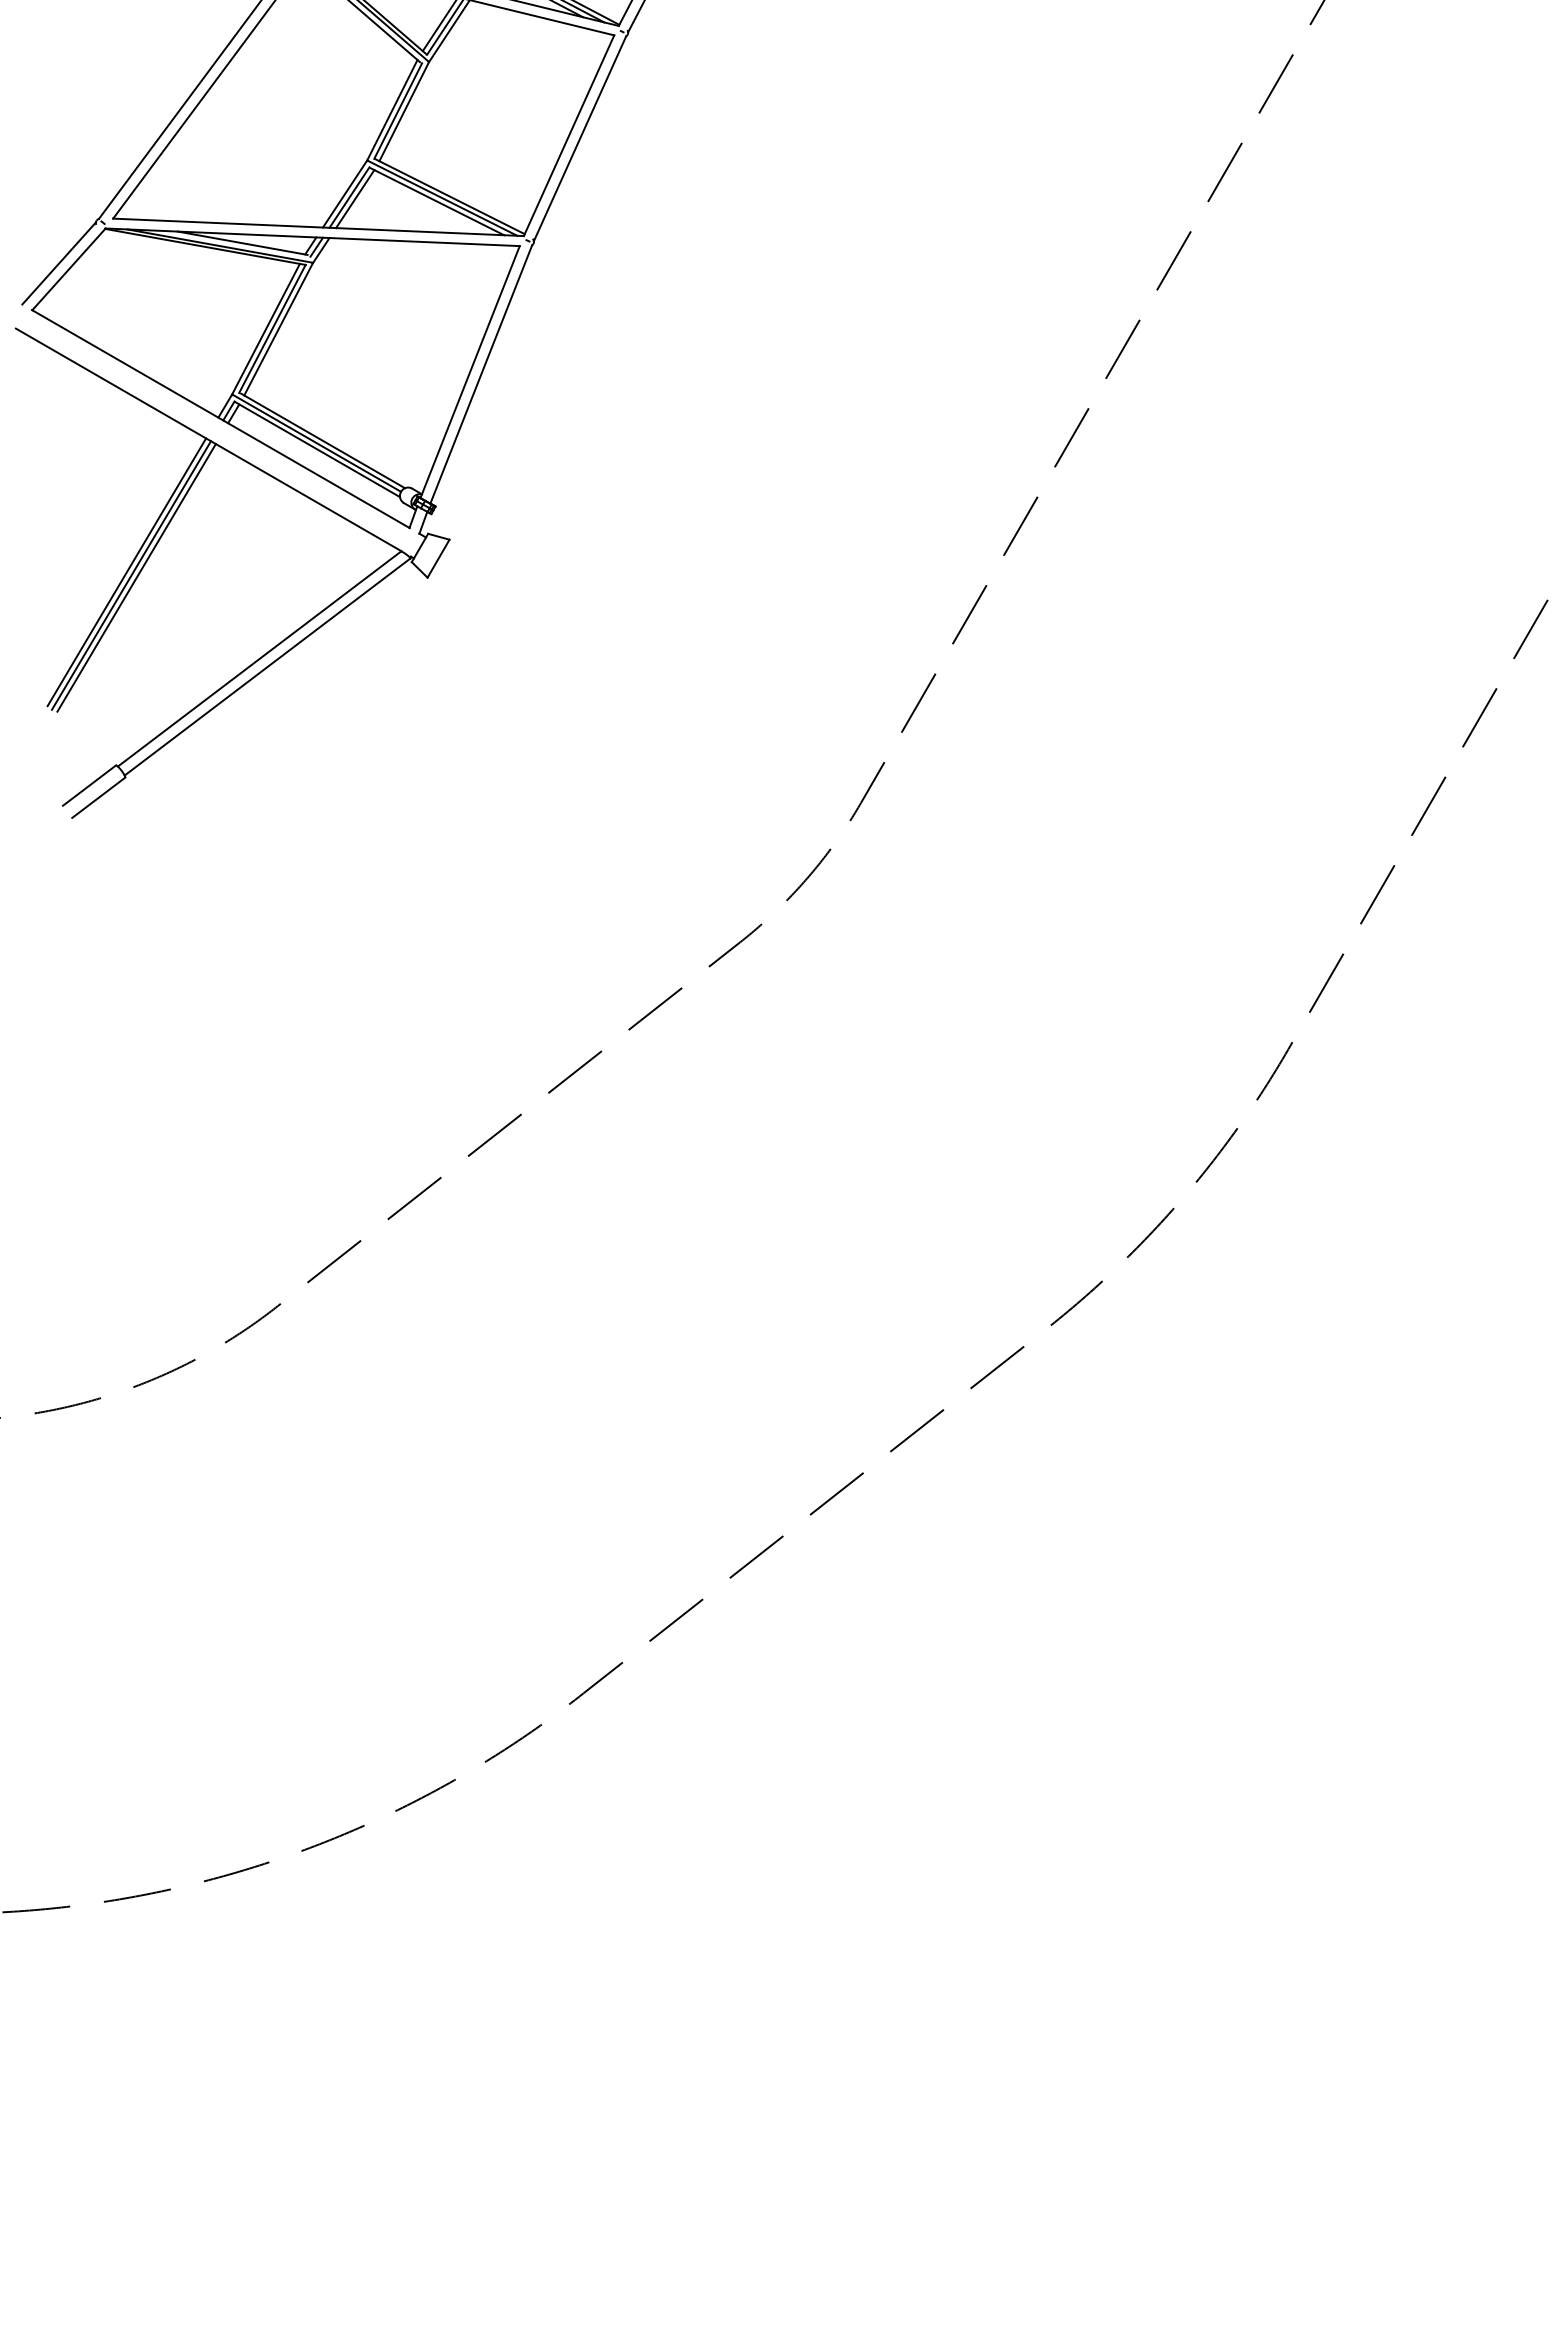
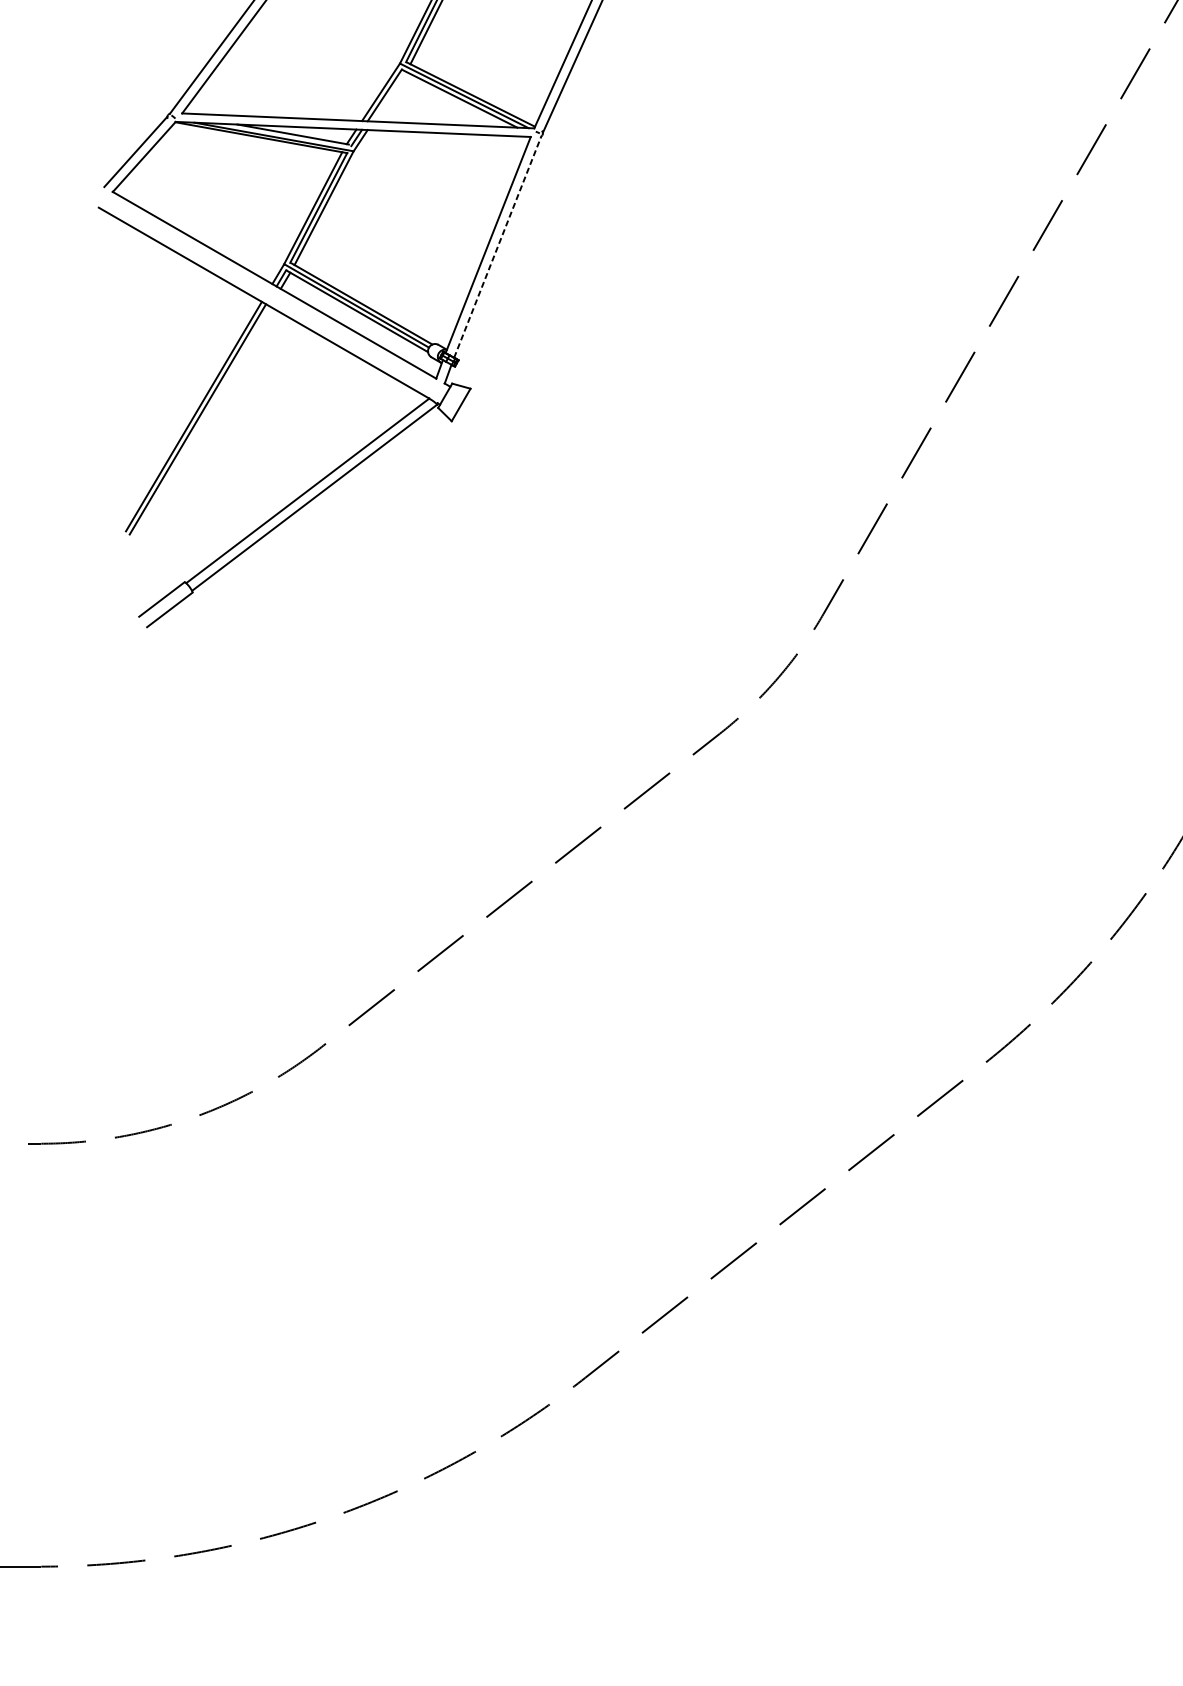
line: (355, 199) -> (389, 97), removed
line: (481, 374) -> (497, 247), solid -> dashed
line: (136, 577) -> (202, 421), removed

